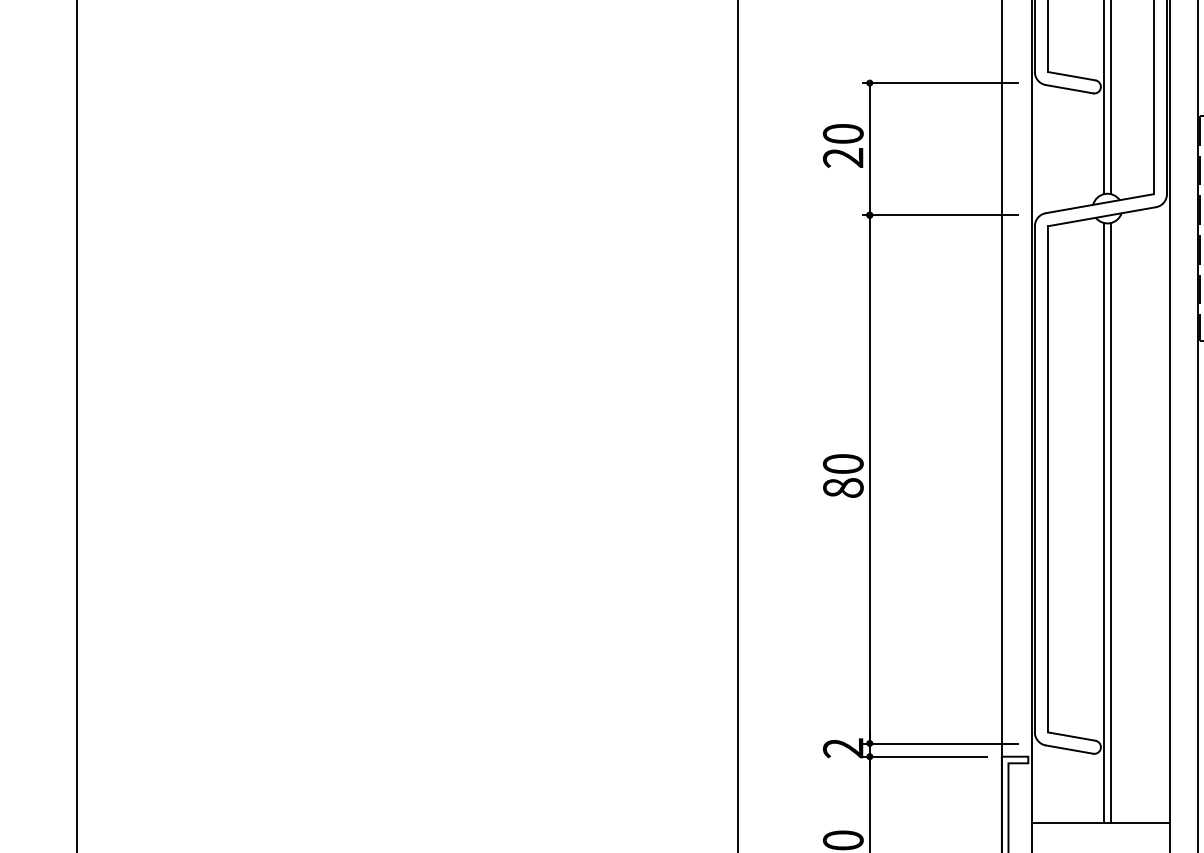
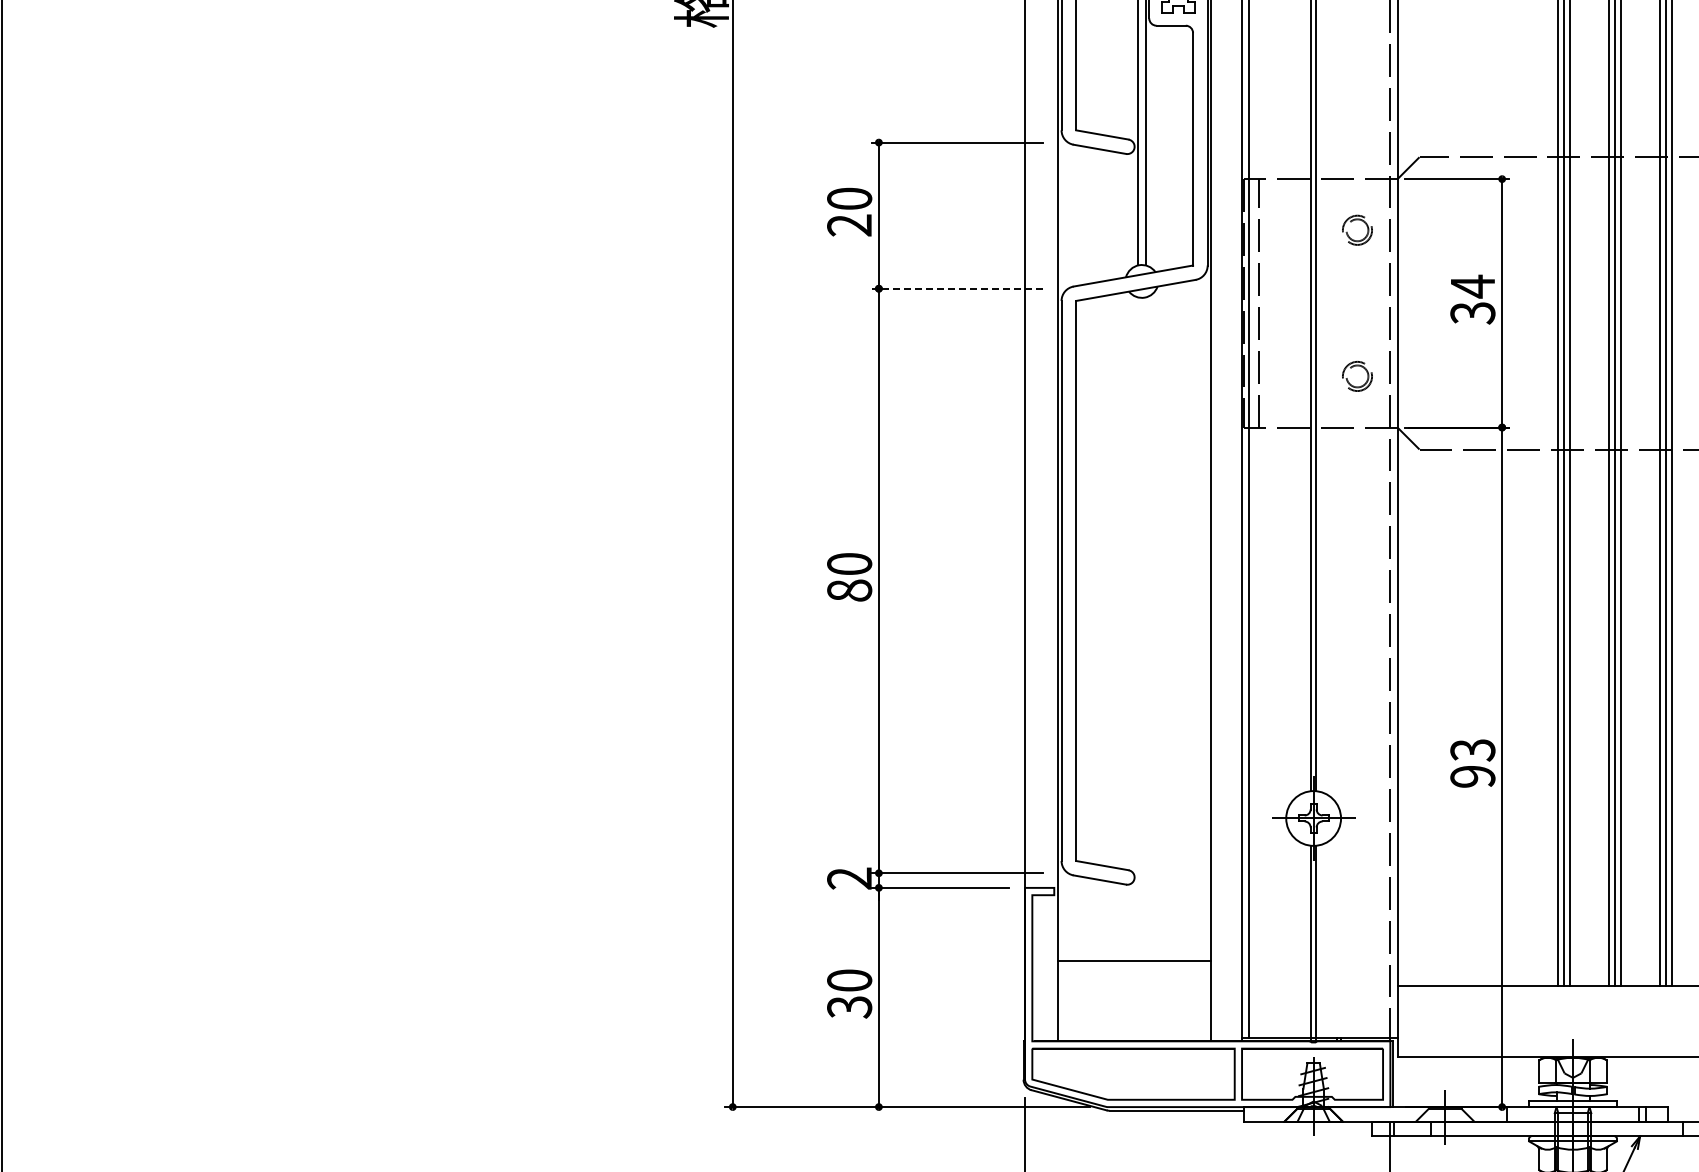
line: (940, 214) -> (957, 288), solid -> dashed
line: (1104, 522) -> (1138, 628), removed
line: (1110, 522) -> (1145, 628), removed

